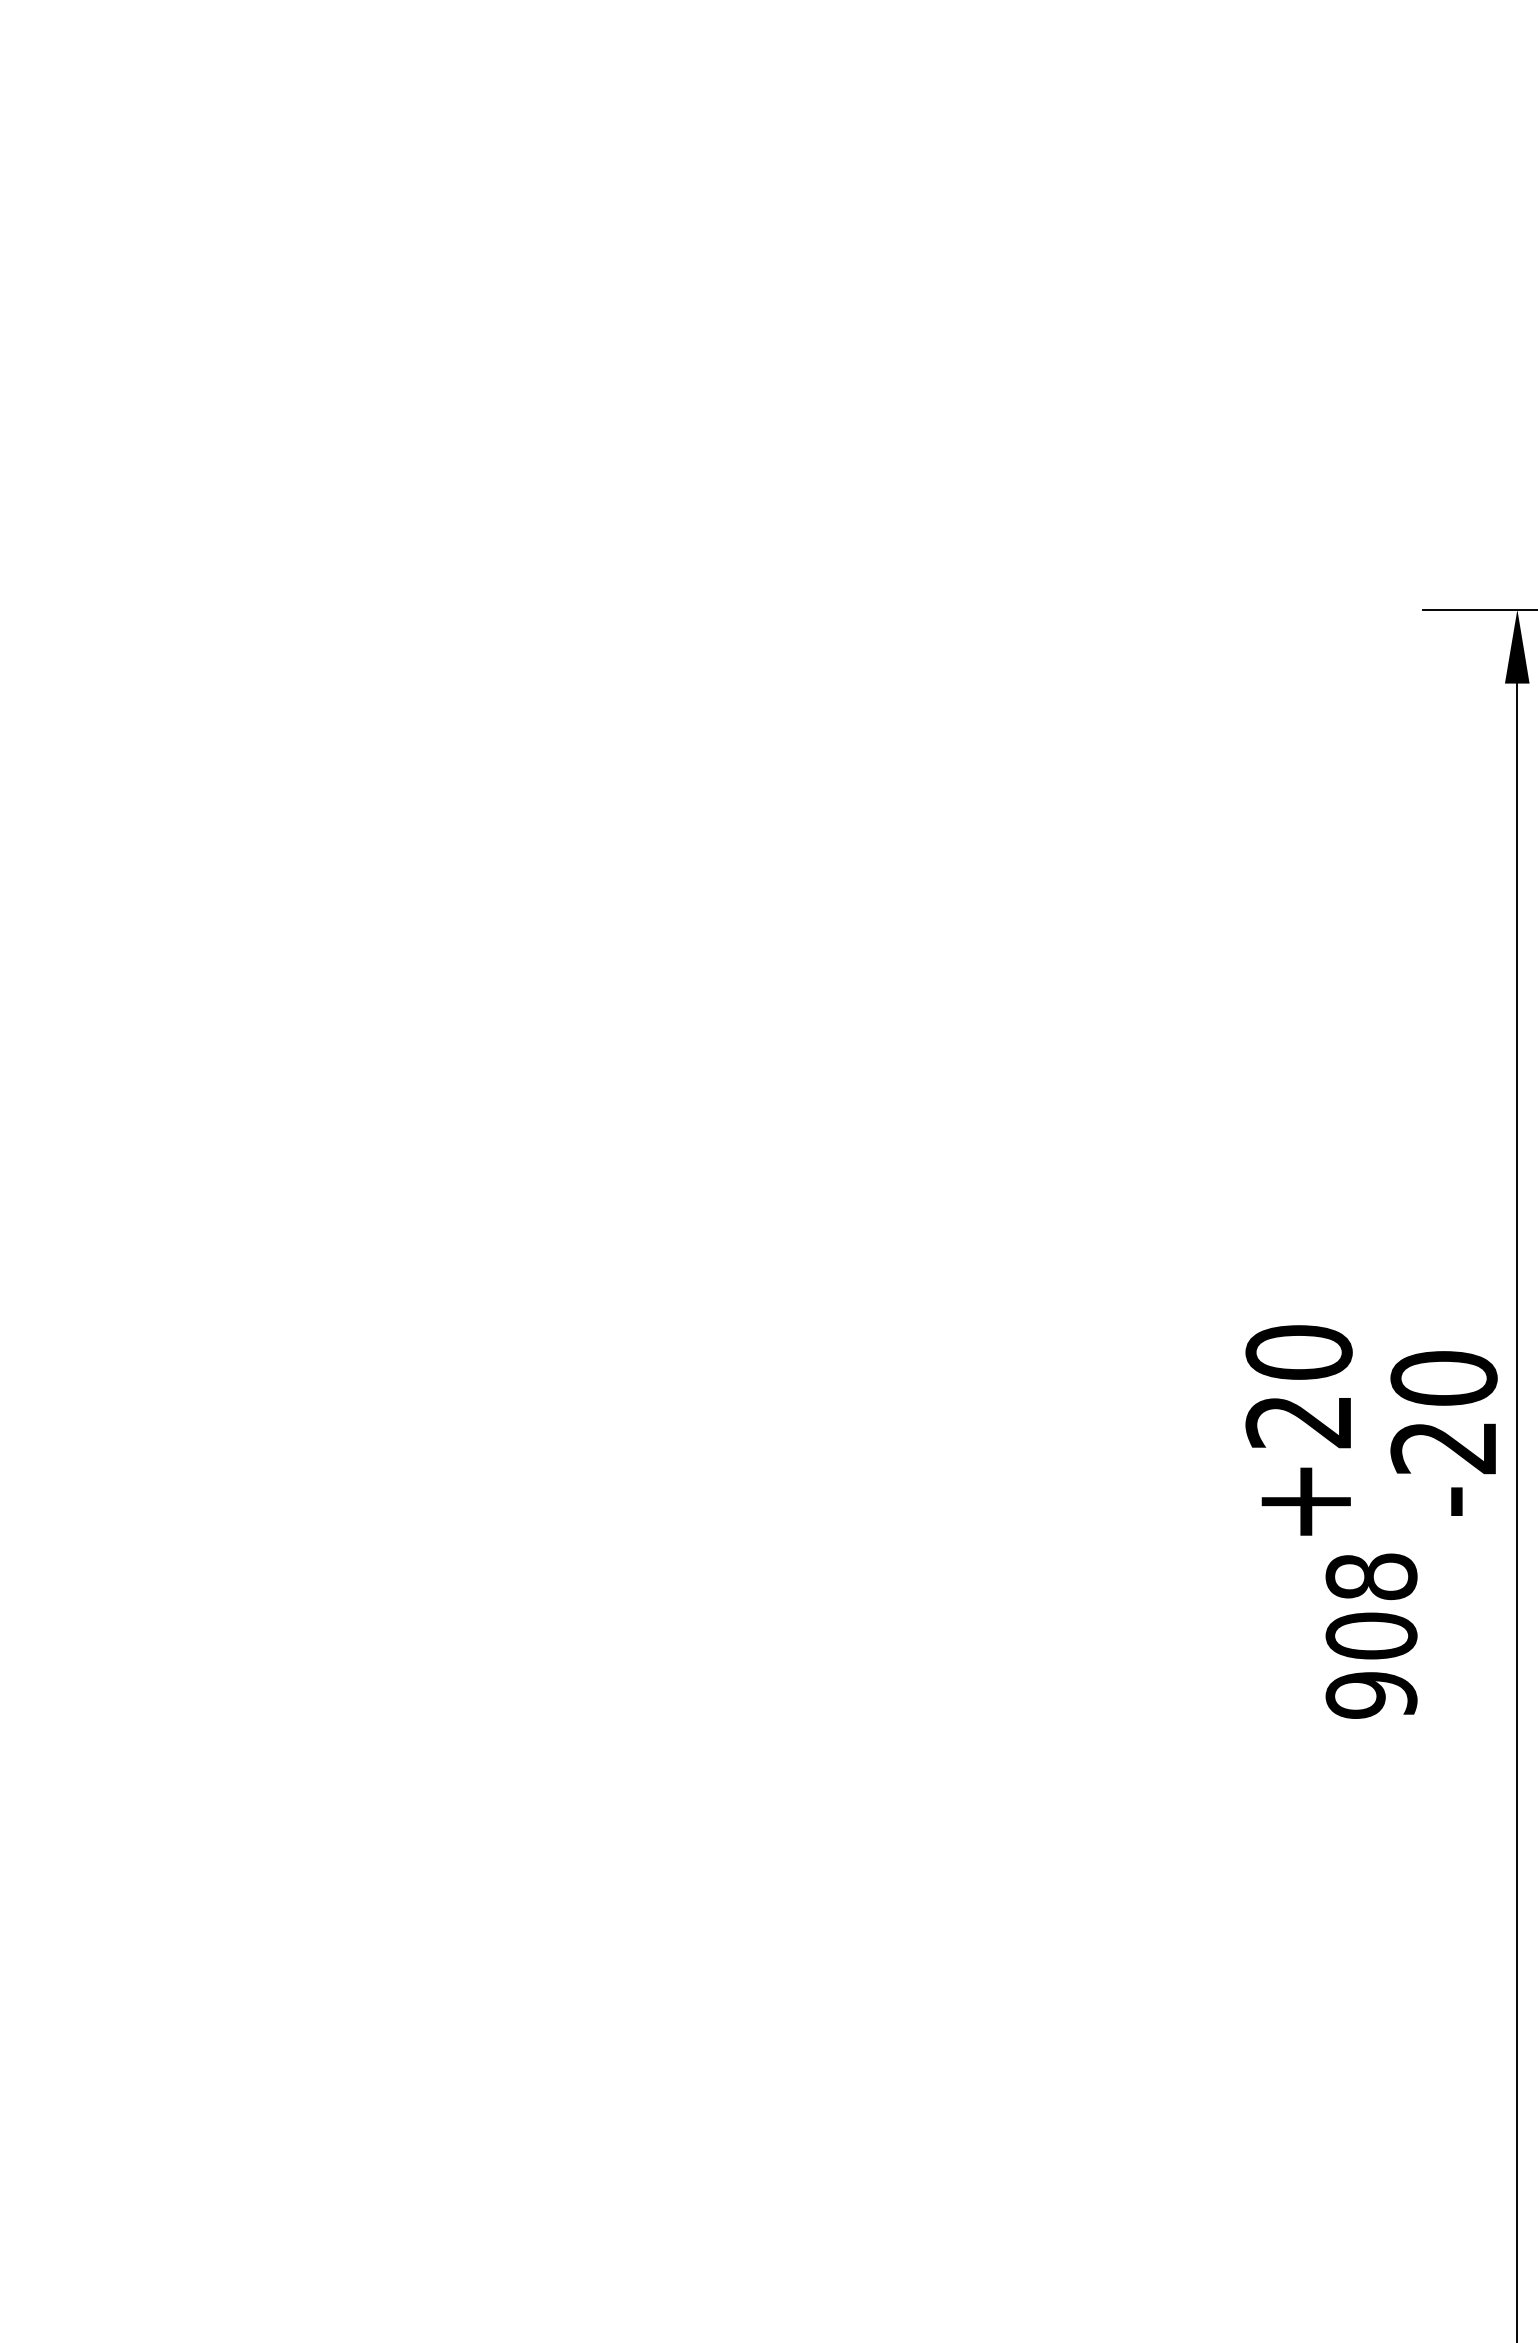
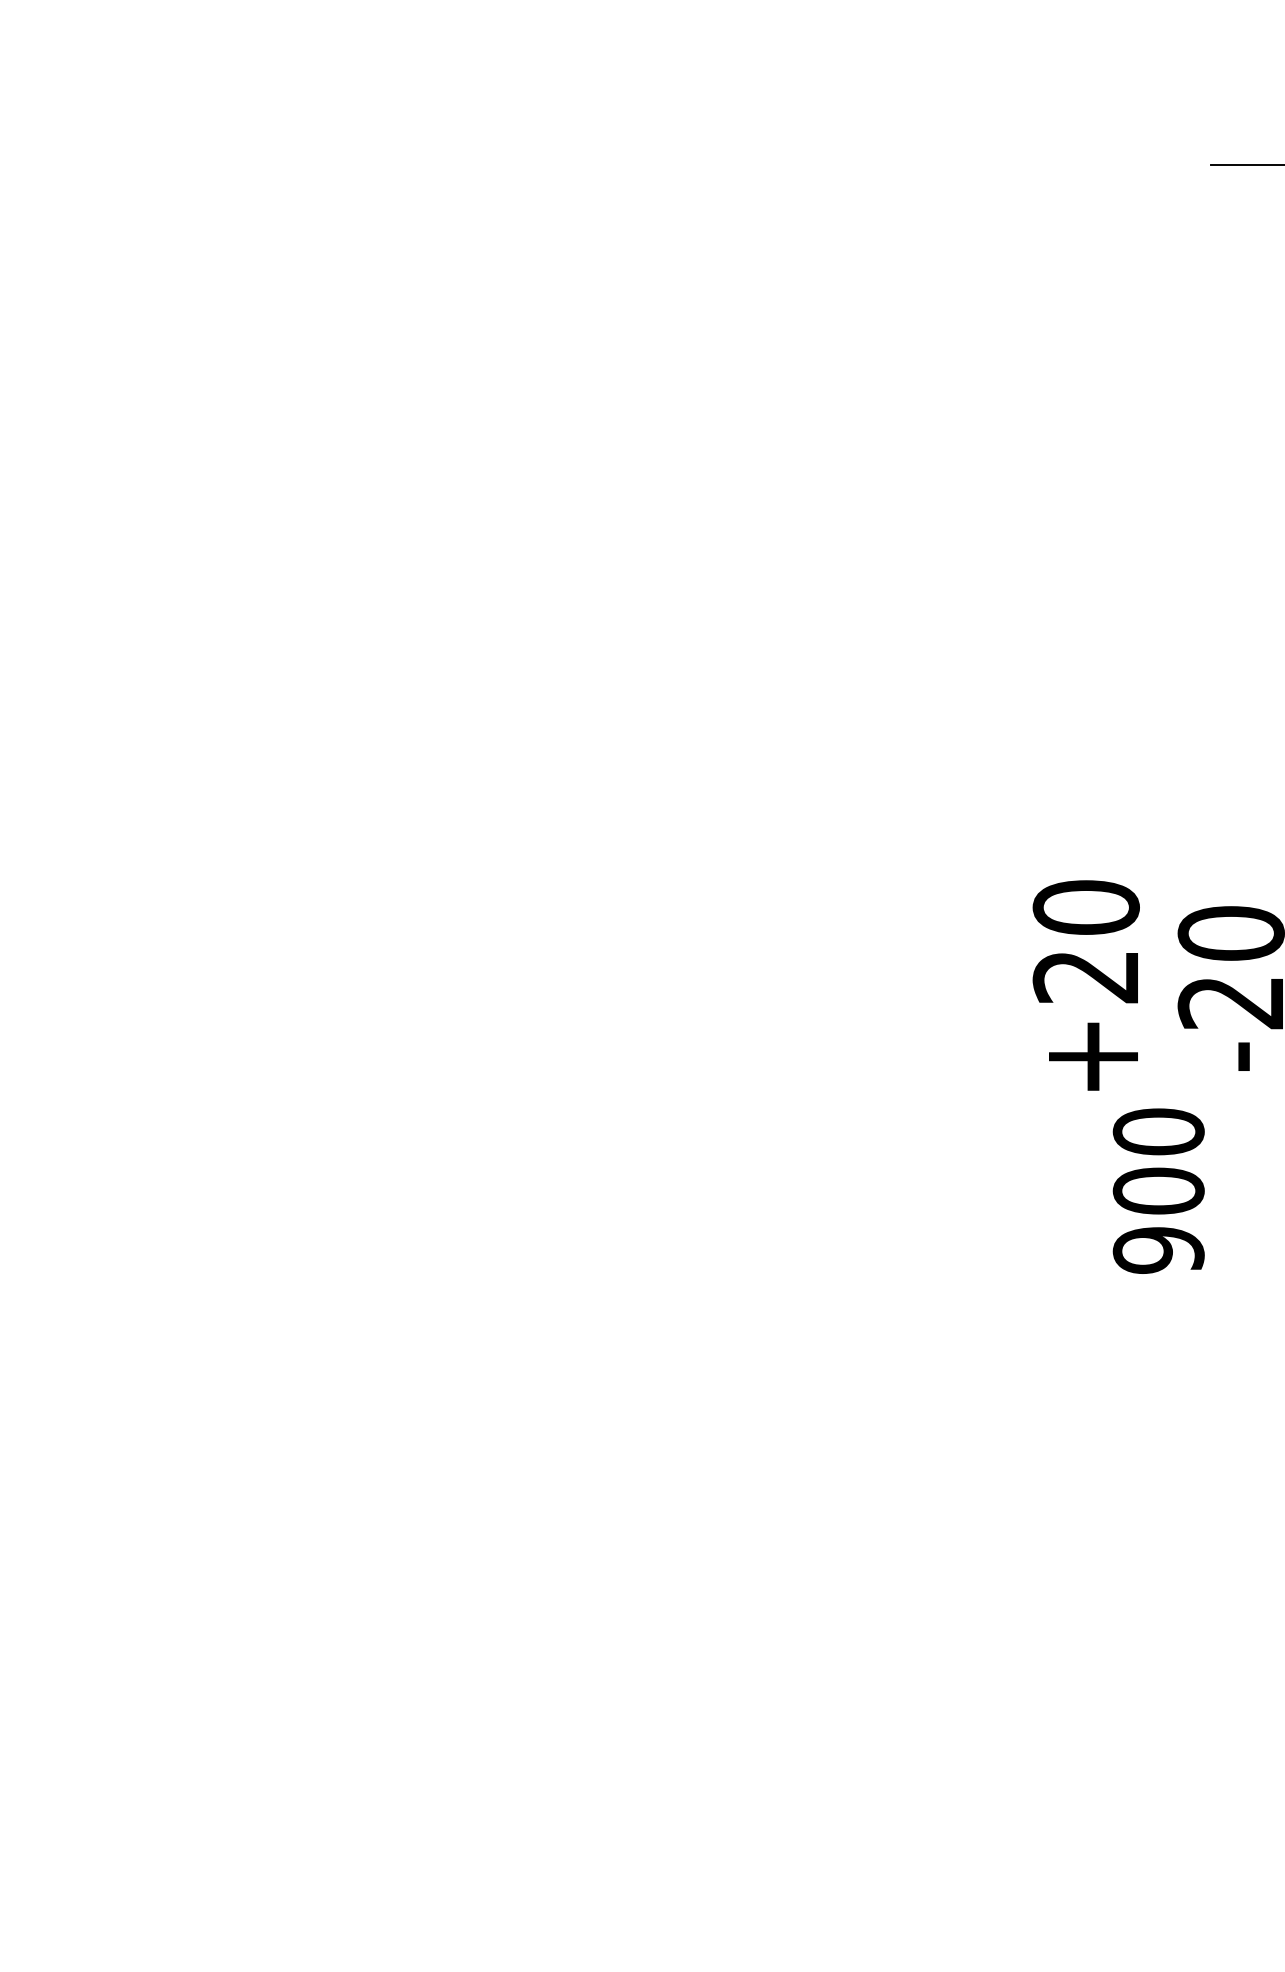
text: (1371, 1576) -> (1158, 1131), 908 -> 900

